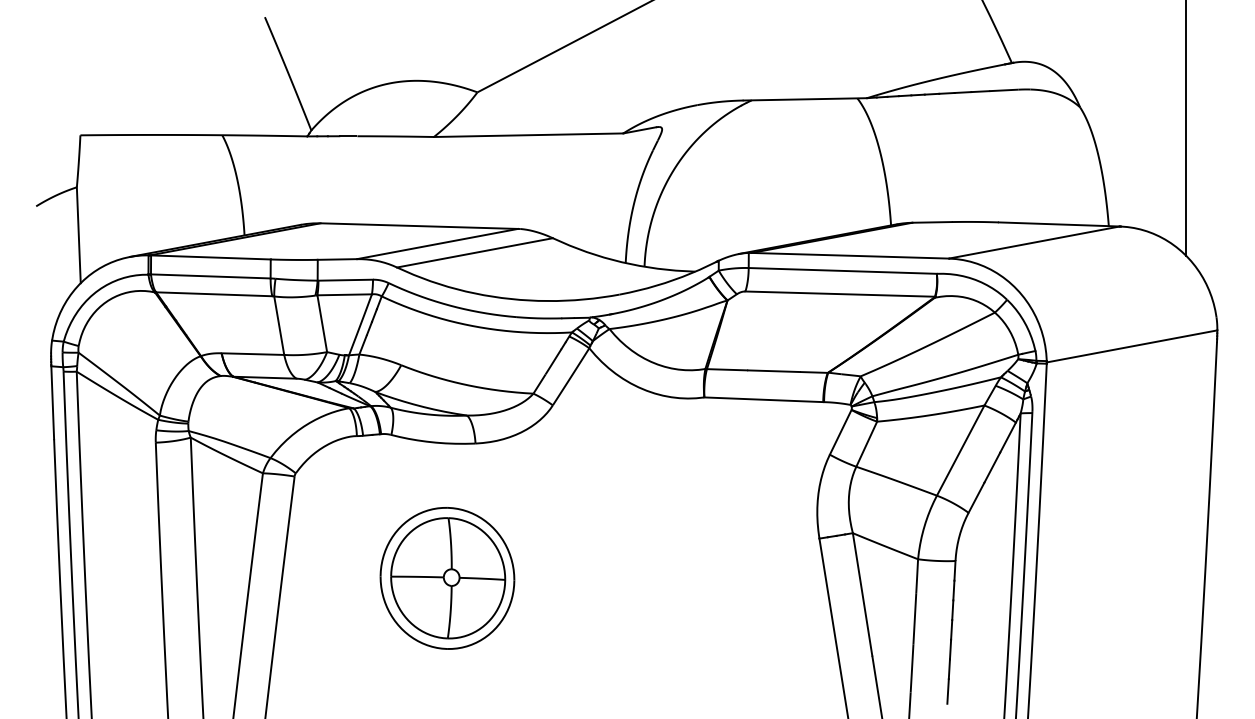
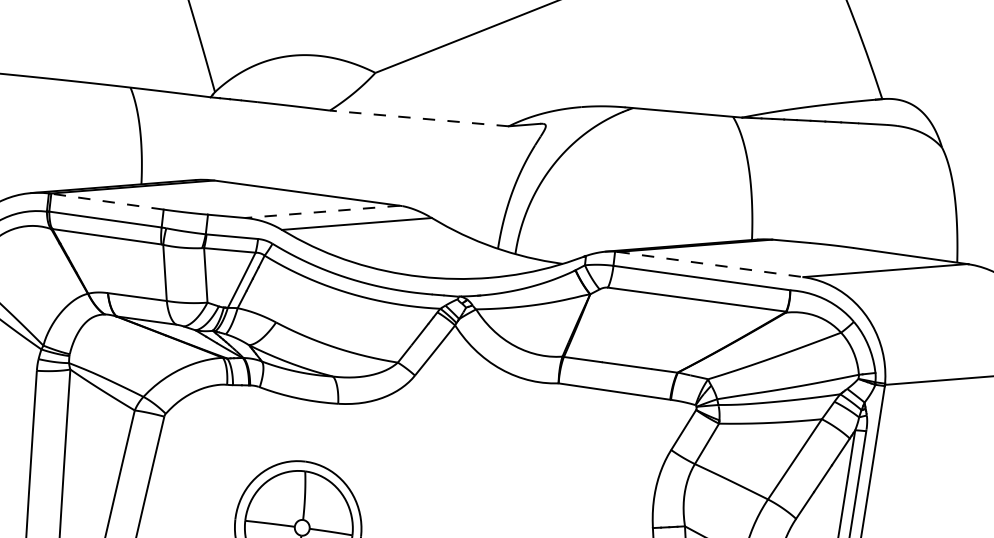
line: (528, 135) -> (419, 118), solid -> dashed
line: (437, 244) -> (322, 212), solid -> dashed
line: (850, 255) -> (710, 264), solid -> dashed
line: (210, 257) -> (107, 201), solid -> dashed

